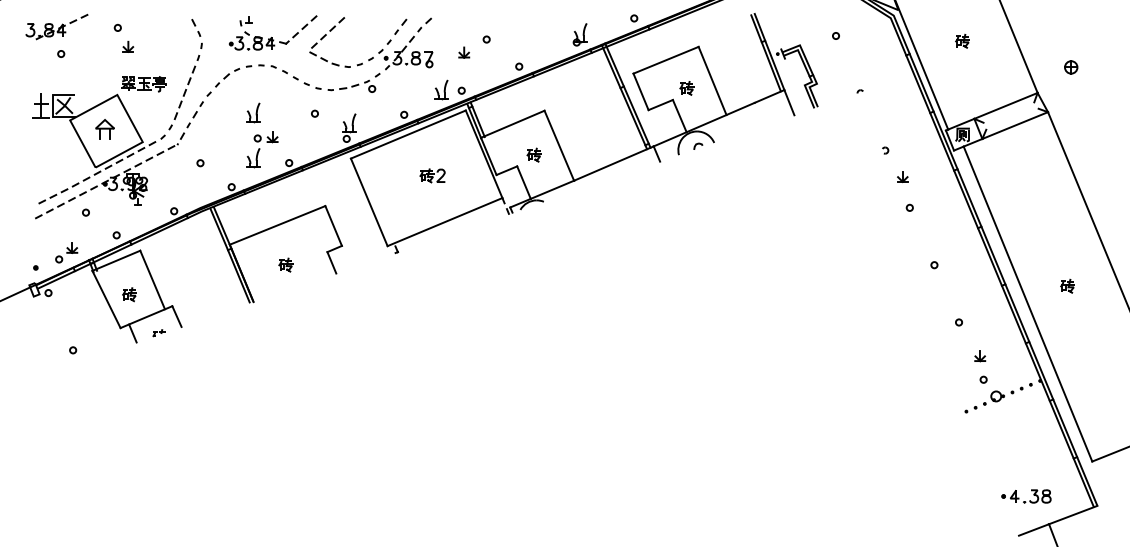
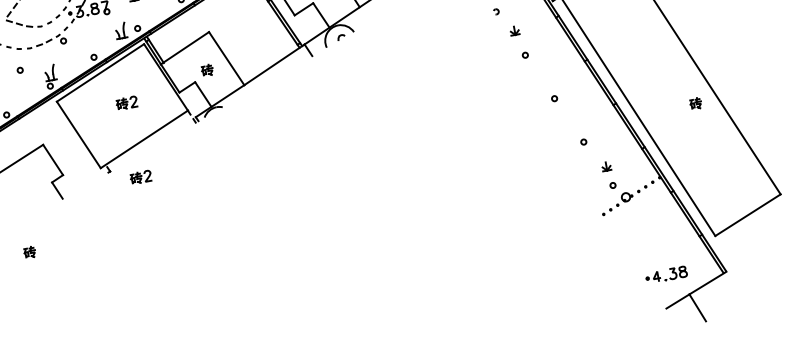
part: (285, 264) -> (29, 251), moved
part: (432, 265) -> (140, 177), added
part: (1067, 286) -> (695, 103), moved

